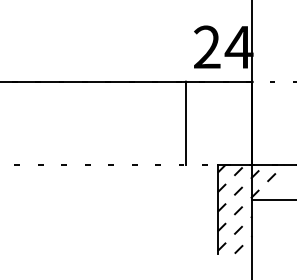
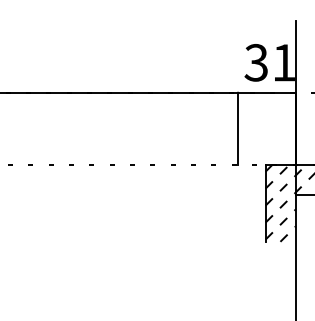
text: (222, 46) -> (269, 62), 24 -> 31

